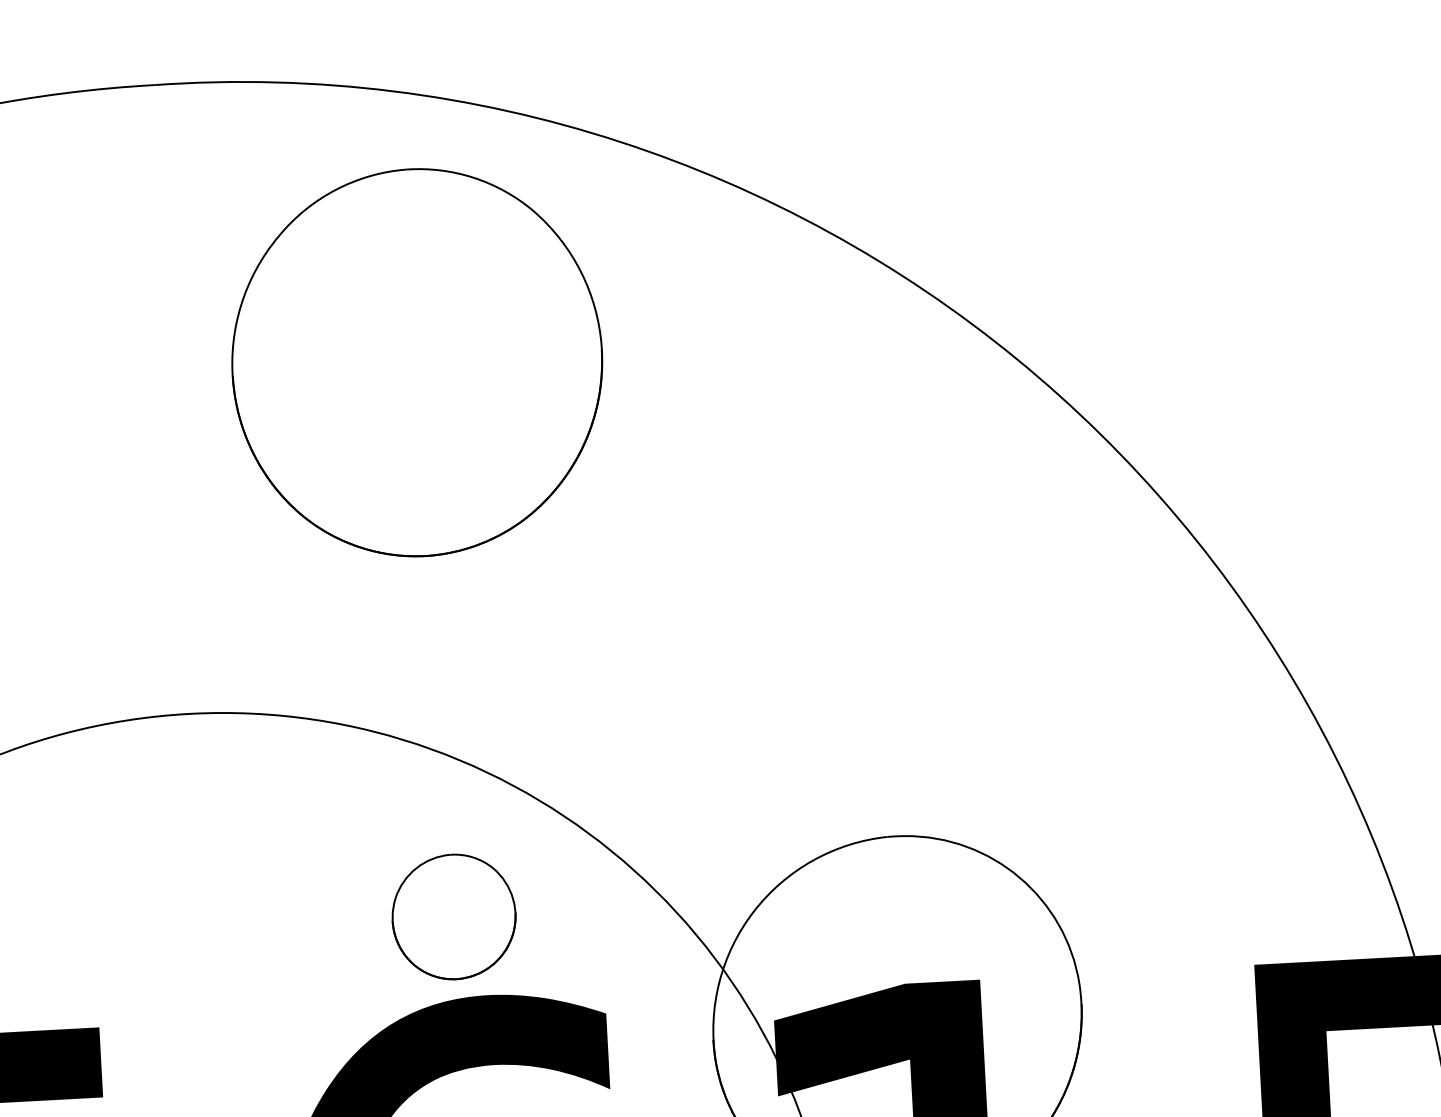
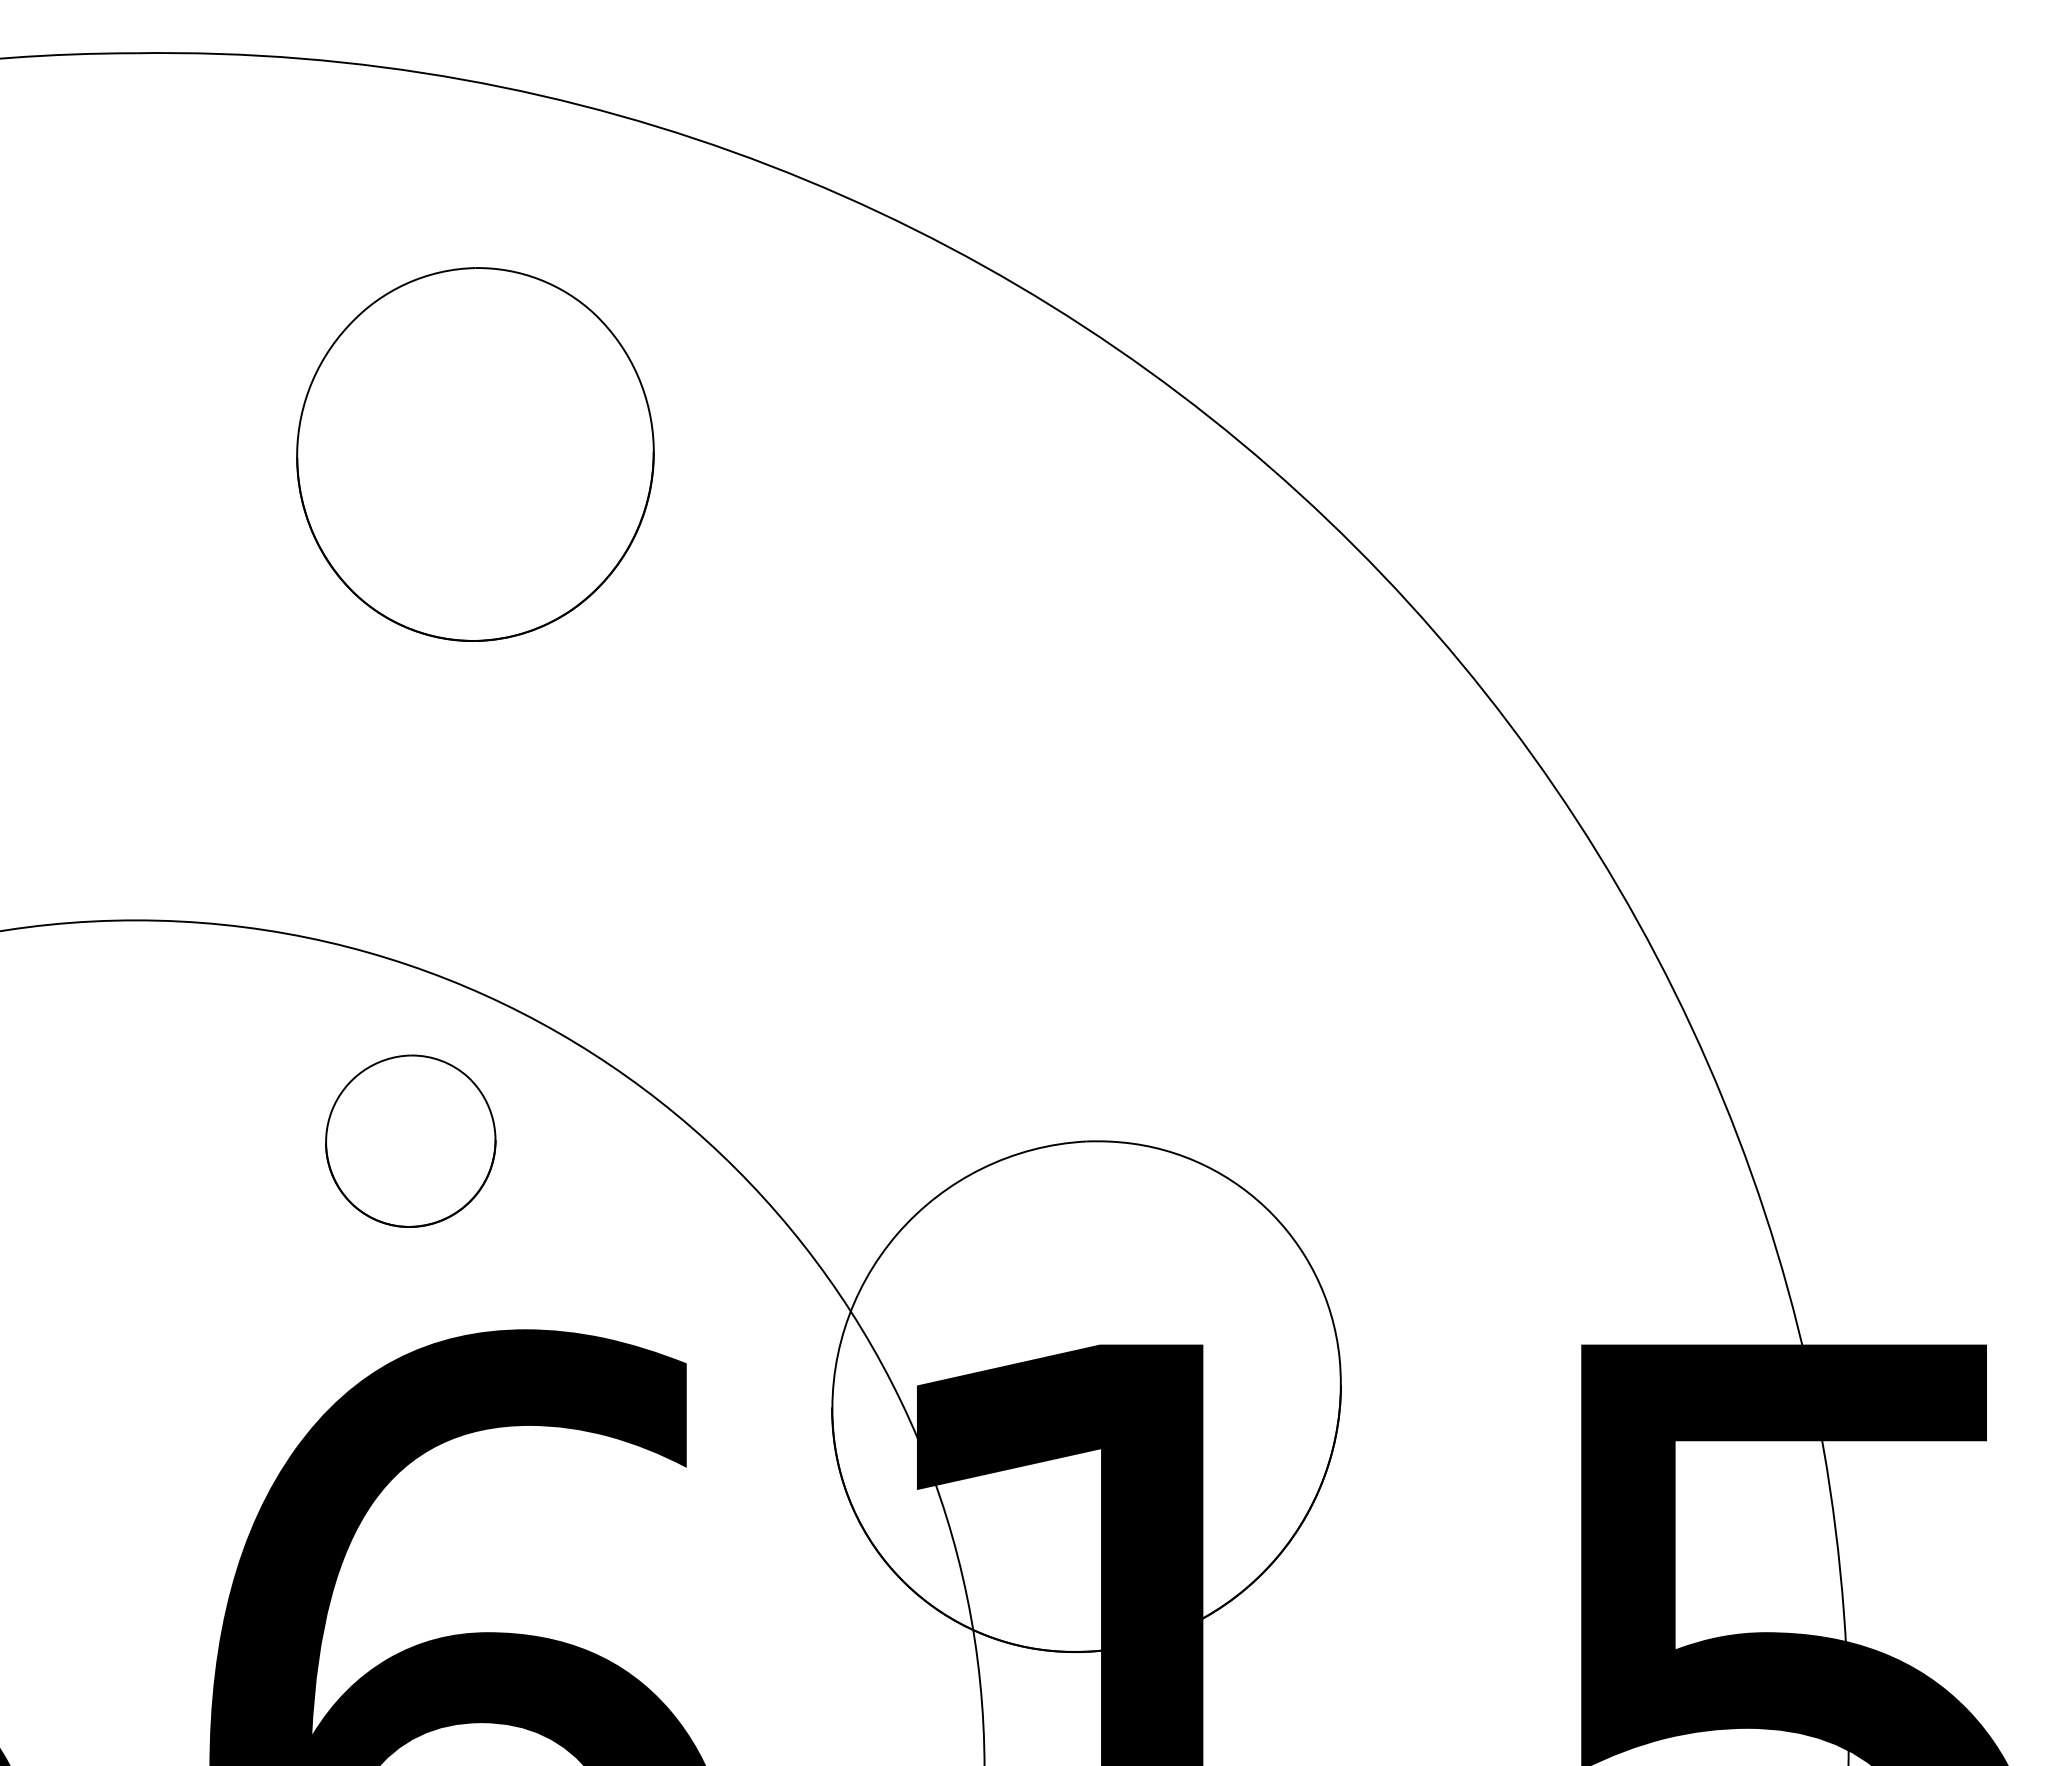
part: (417, 362) -> (475, 454), size x0.7
part: (453, 916) -> (410, 1140), moved

